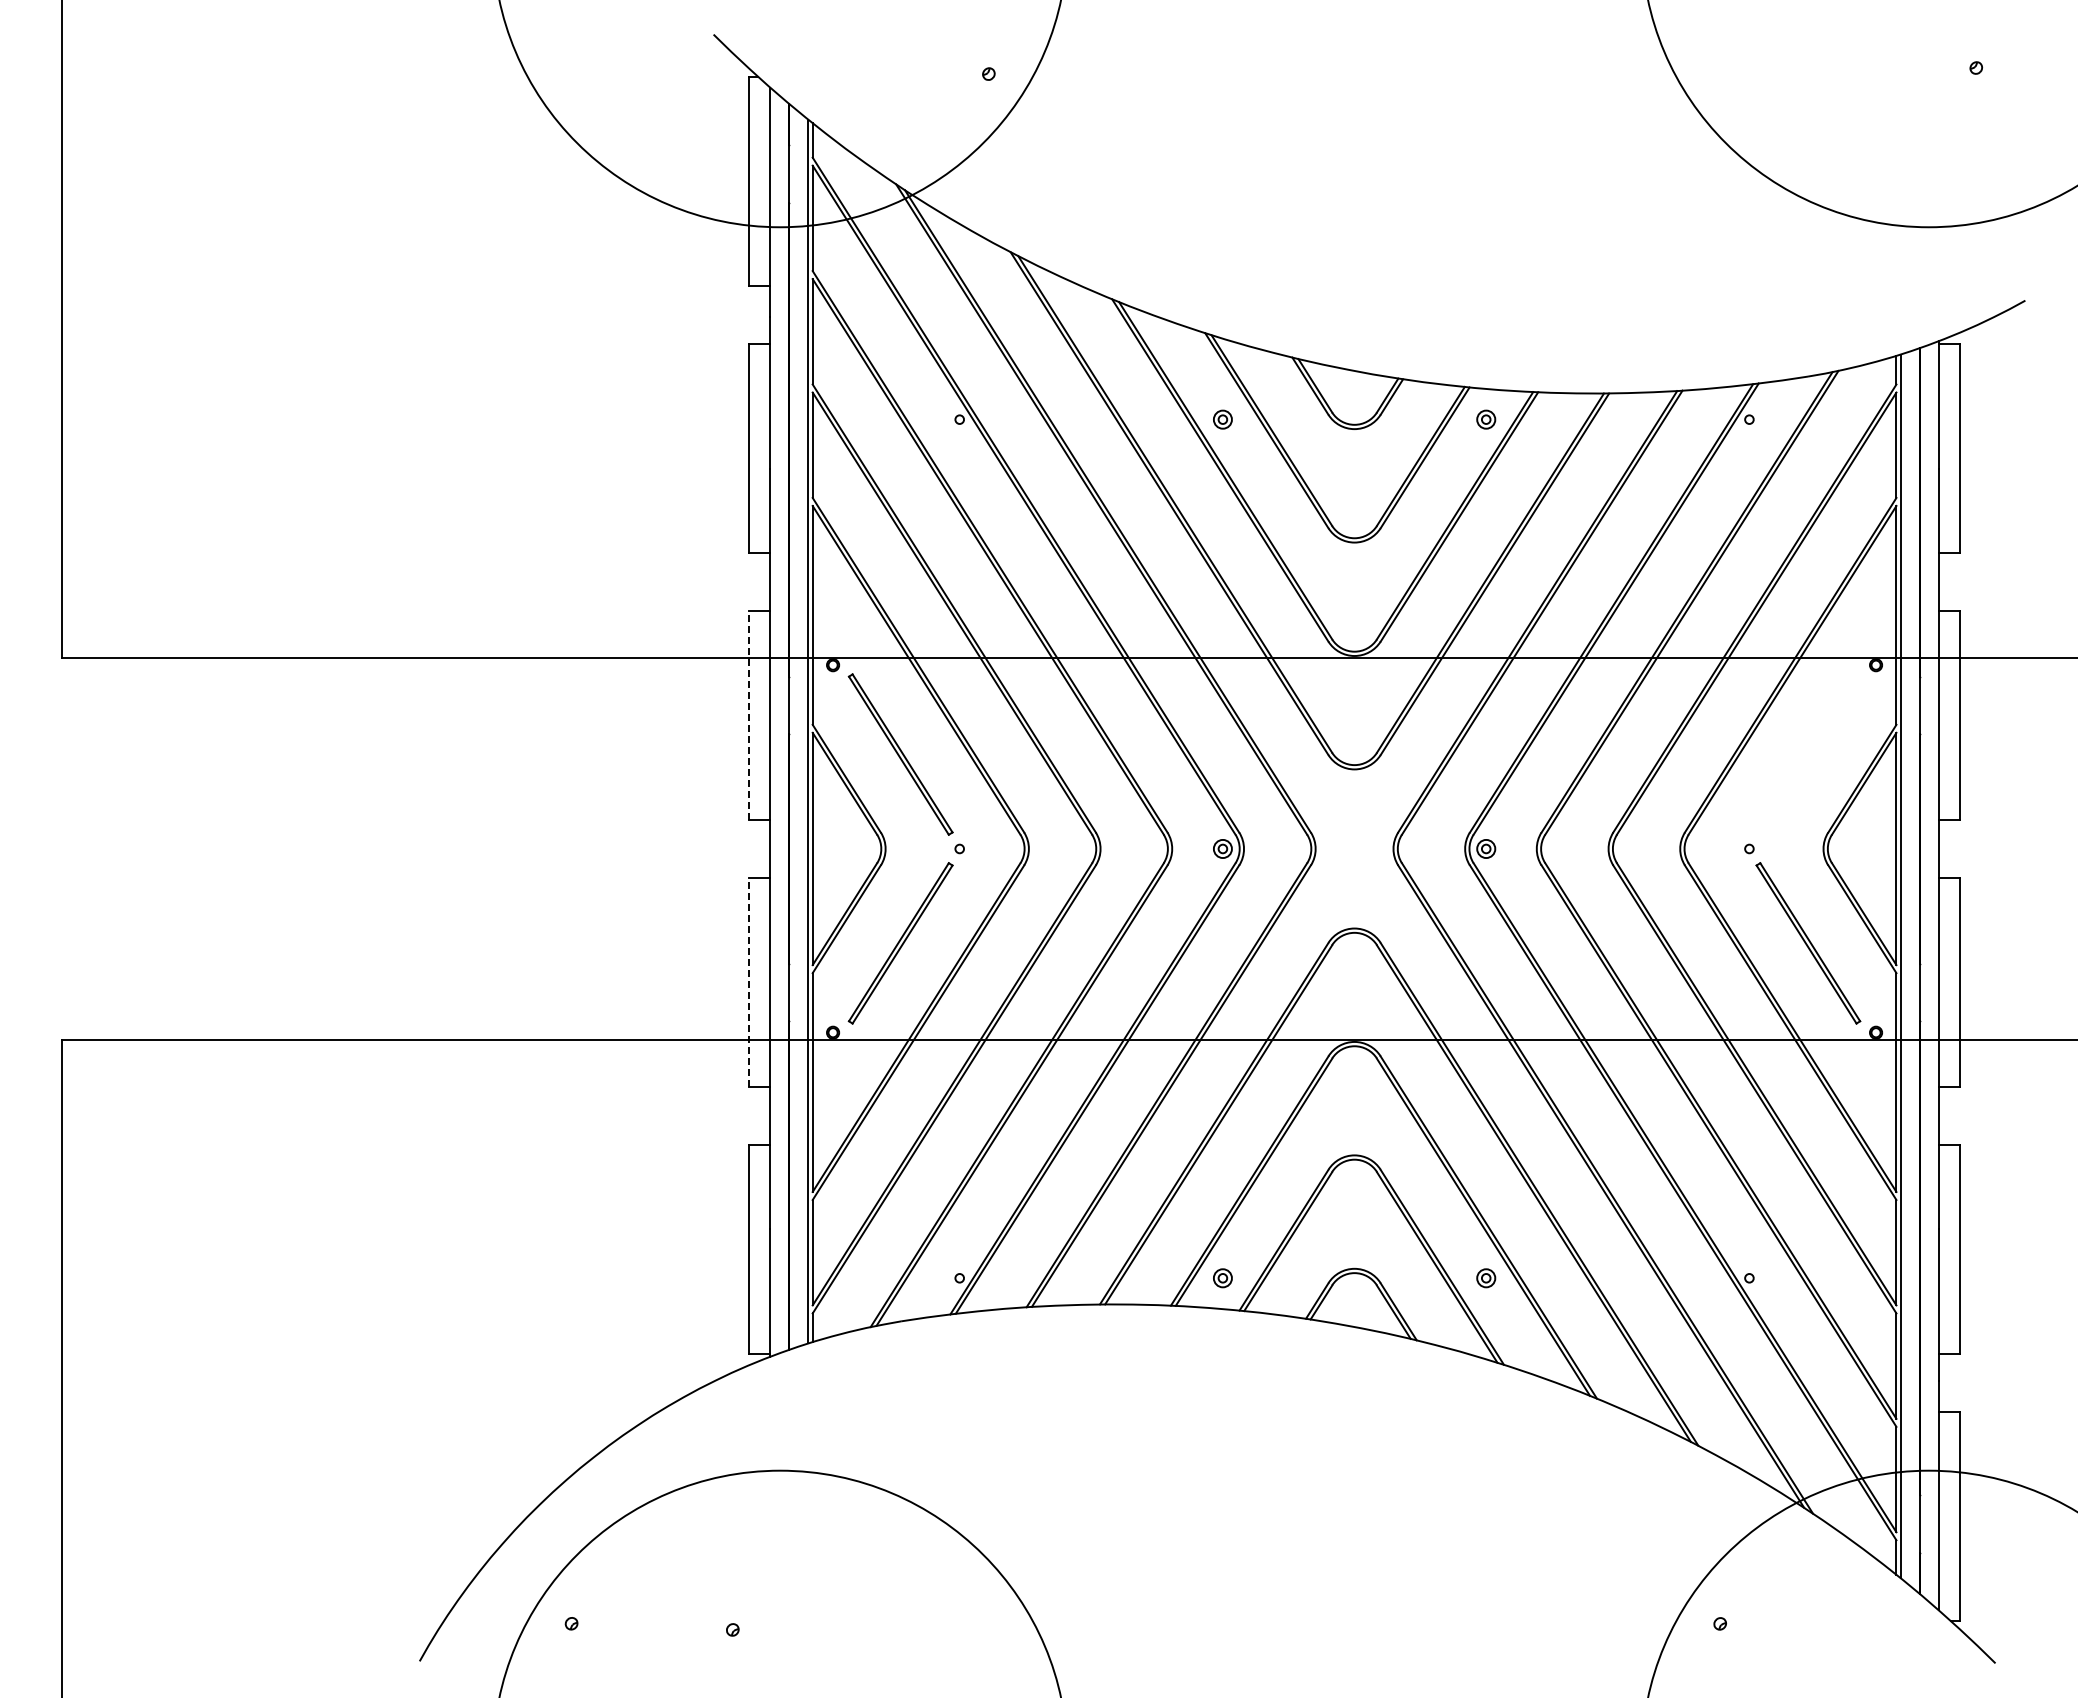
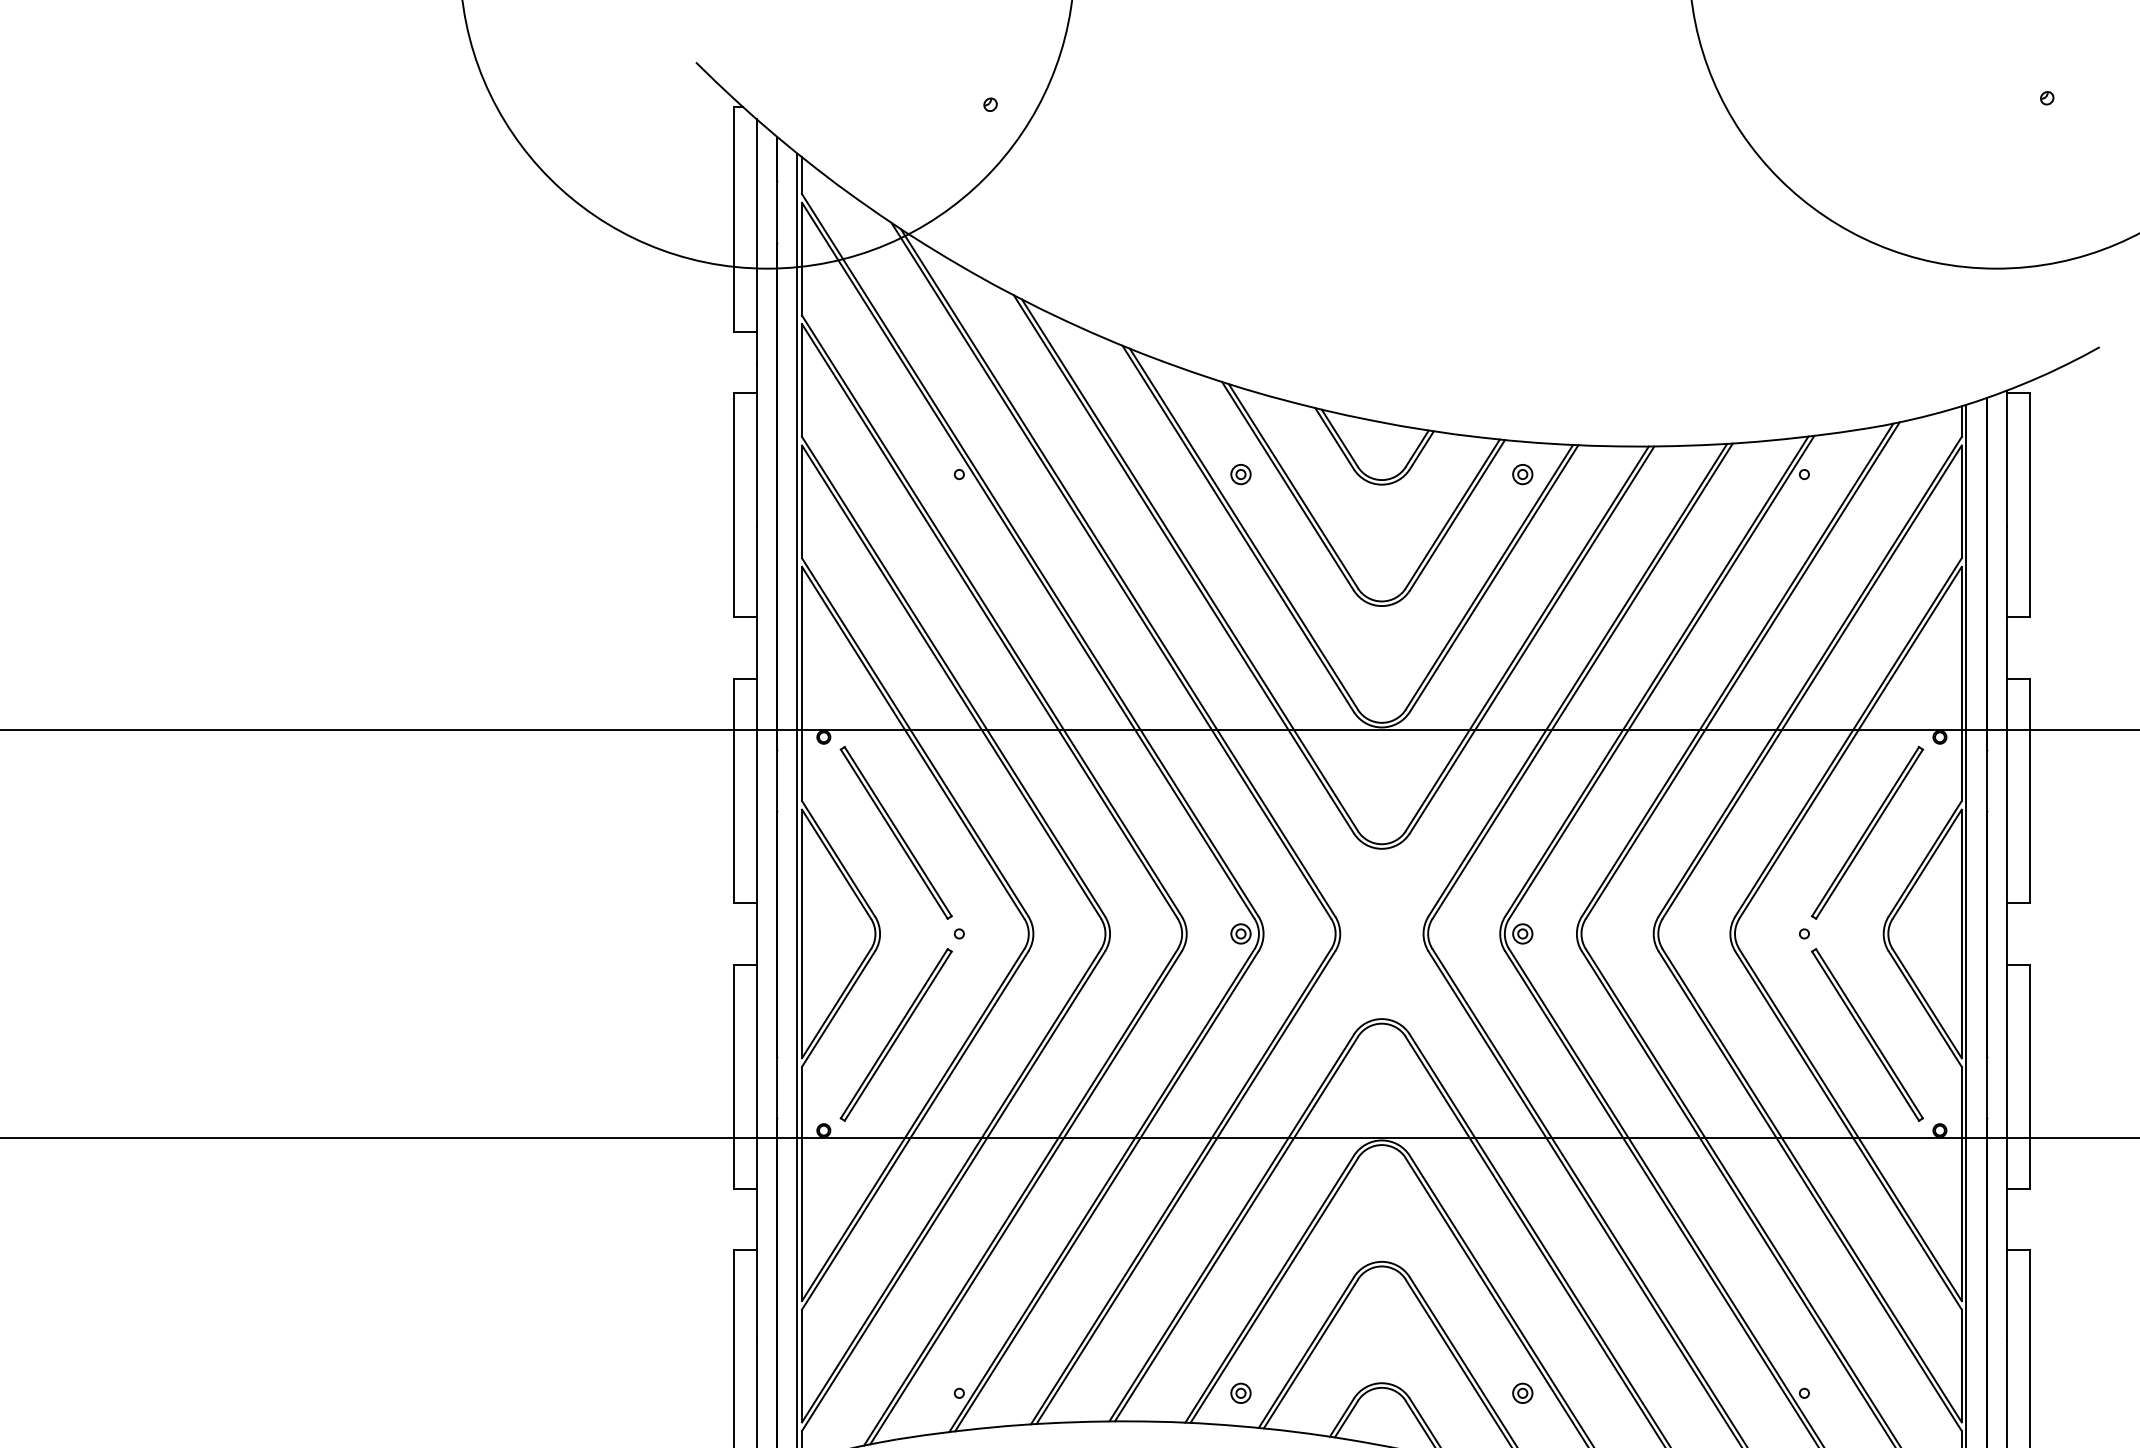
line: (748, 715) -> (733, 791), dashed -> solid
part: (1808, 754) -> (1867, 832), added
line: (748, 982) -> (733, 1076), dashed -> solid

